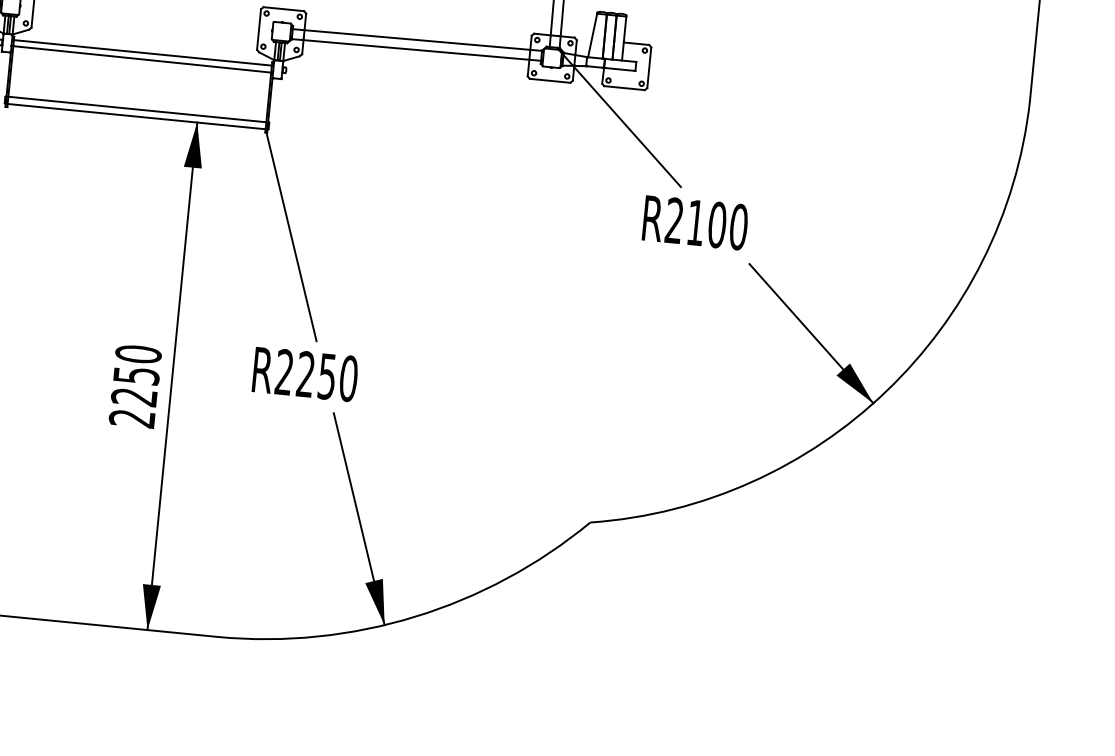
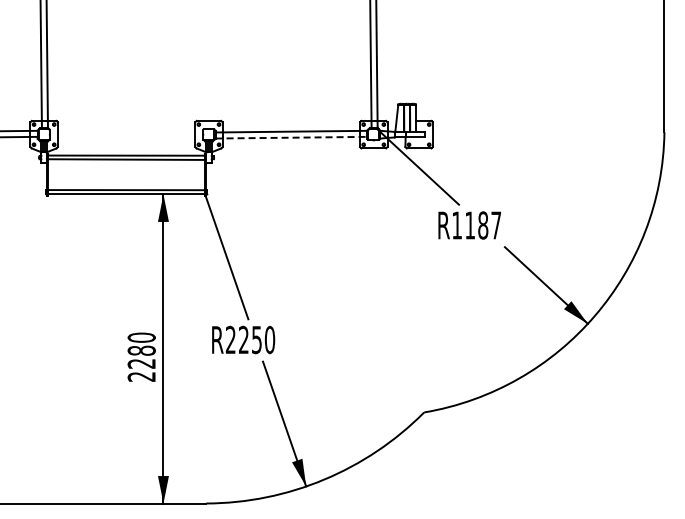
line: (416, 49) -> (291, 137), solid -> dashed
text: (706, 223) -> (476, 225), R2100 -> R1187
text: (136, 375) -> (141, 350), 2250 -> 2280

